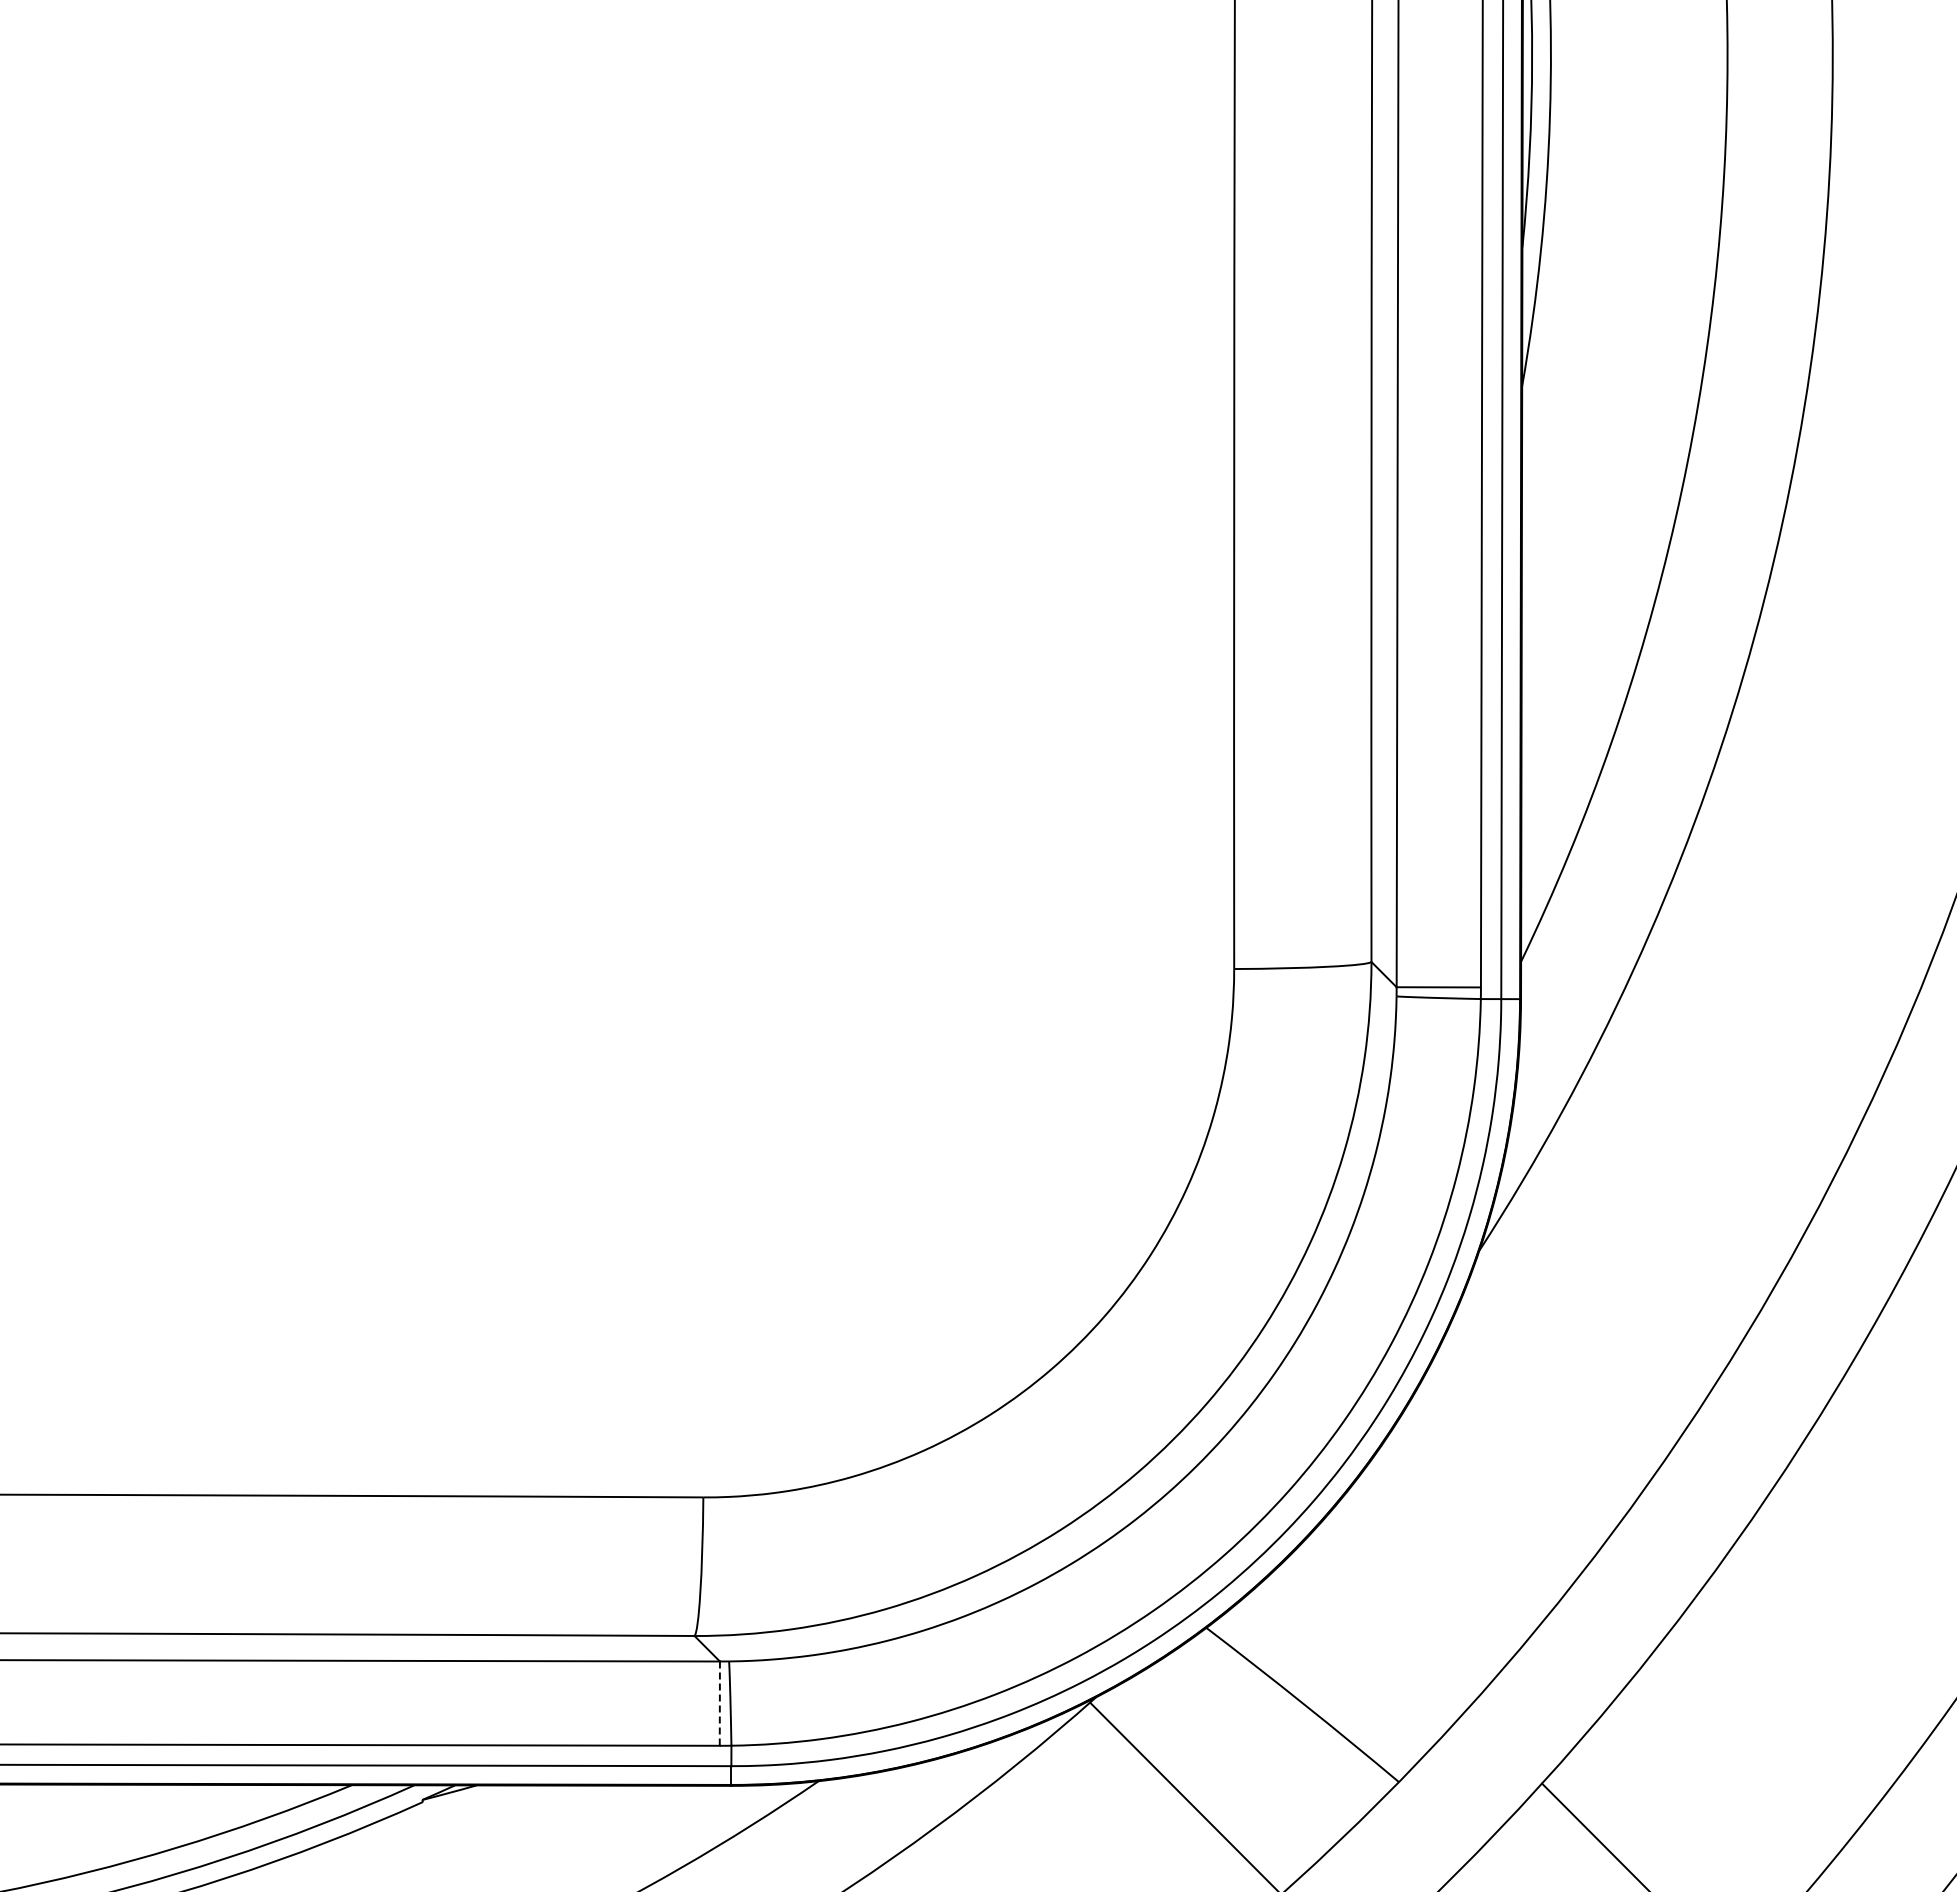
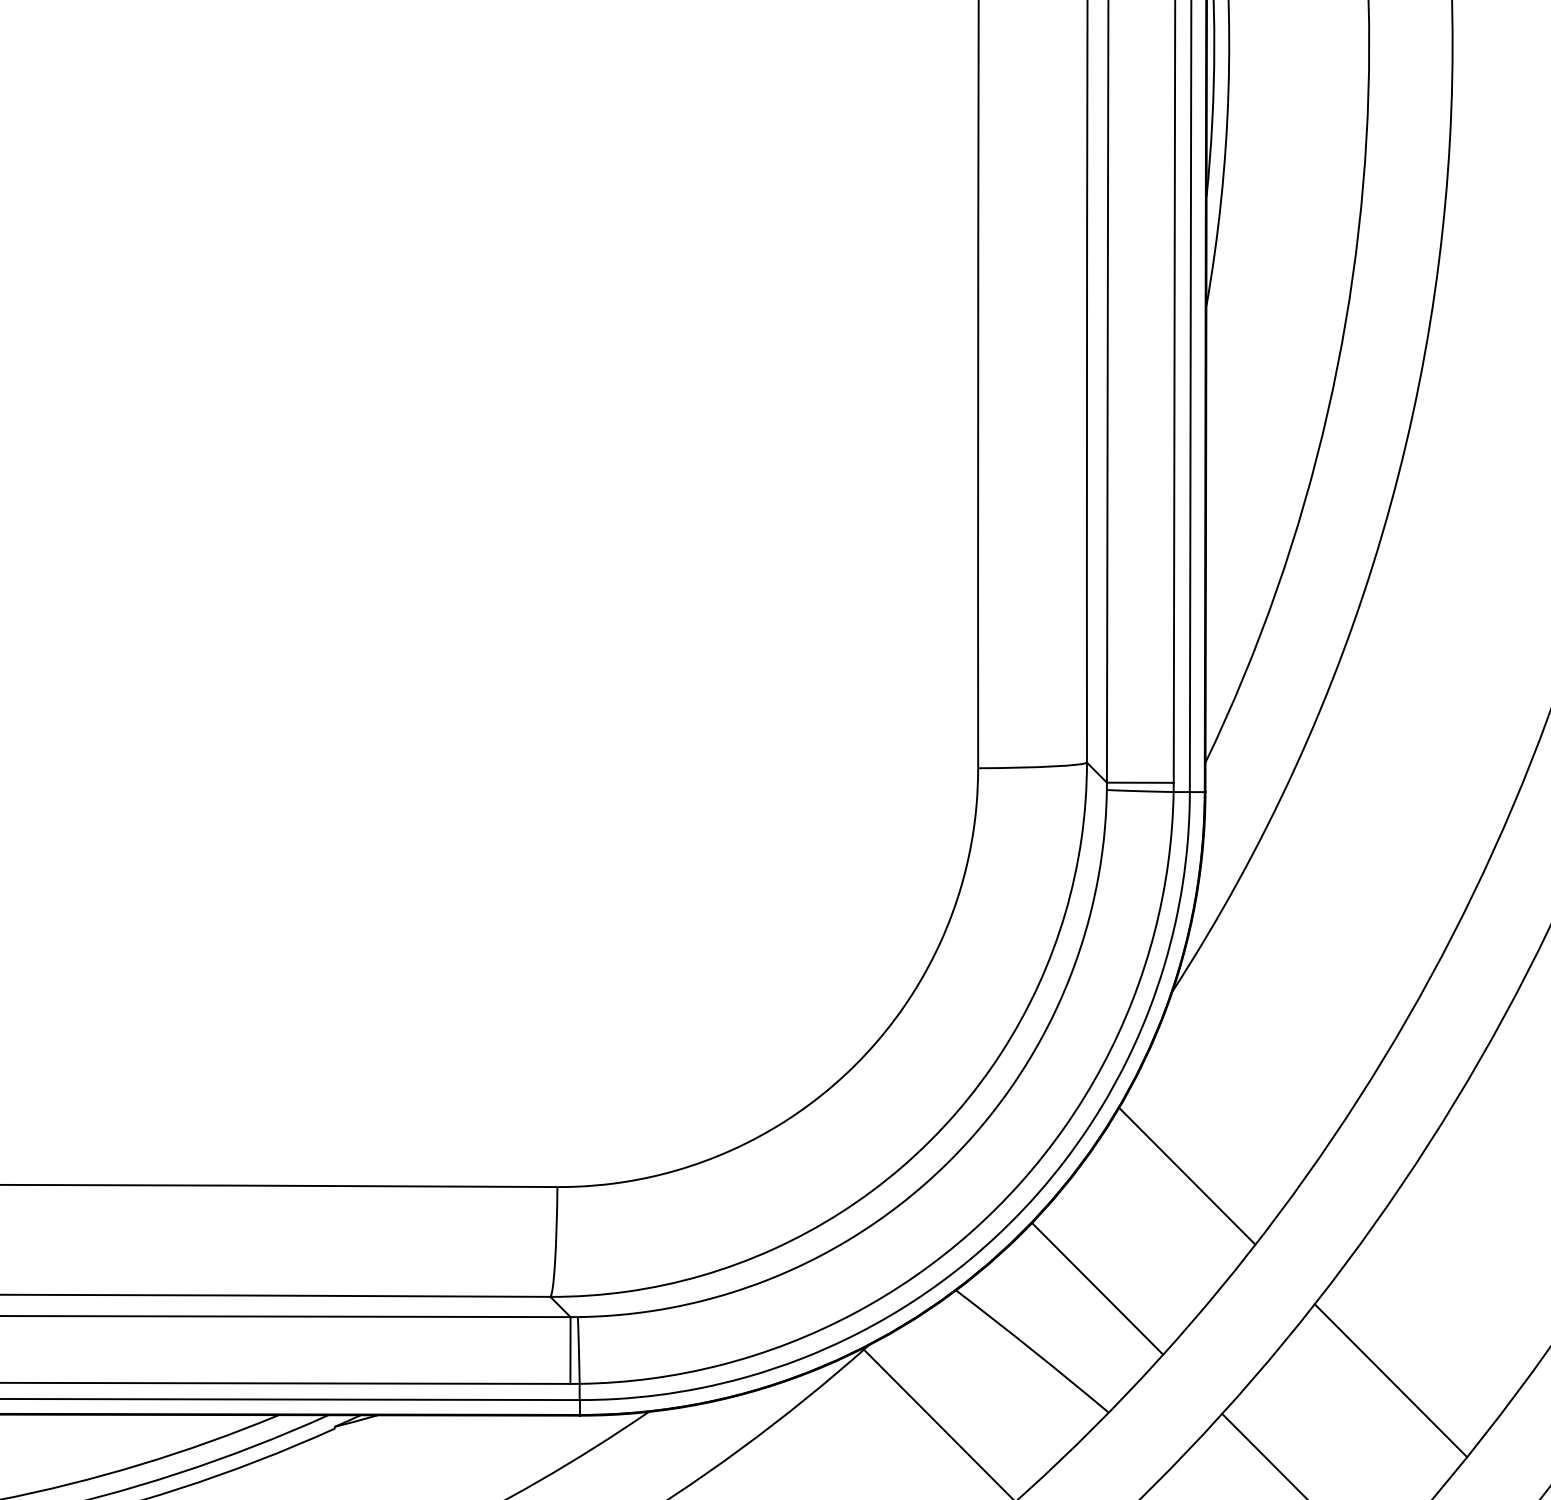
line: (1497, 1483) -> (1186, 1176), added
line: (1384, 1625) -> (1097, 1288), added
line: (719, 1704) -> (570, 1351), dashed -> solid
line: (1754, 1741) -> (1390, 1380), added

